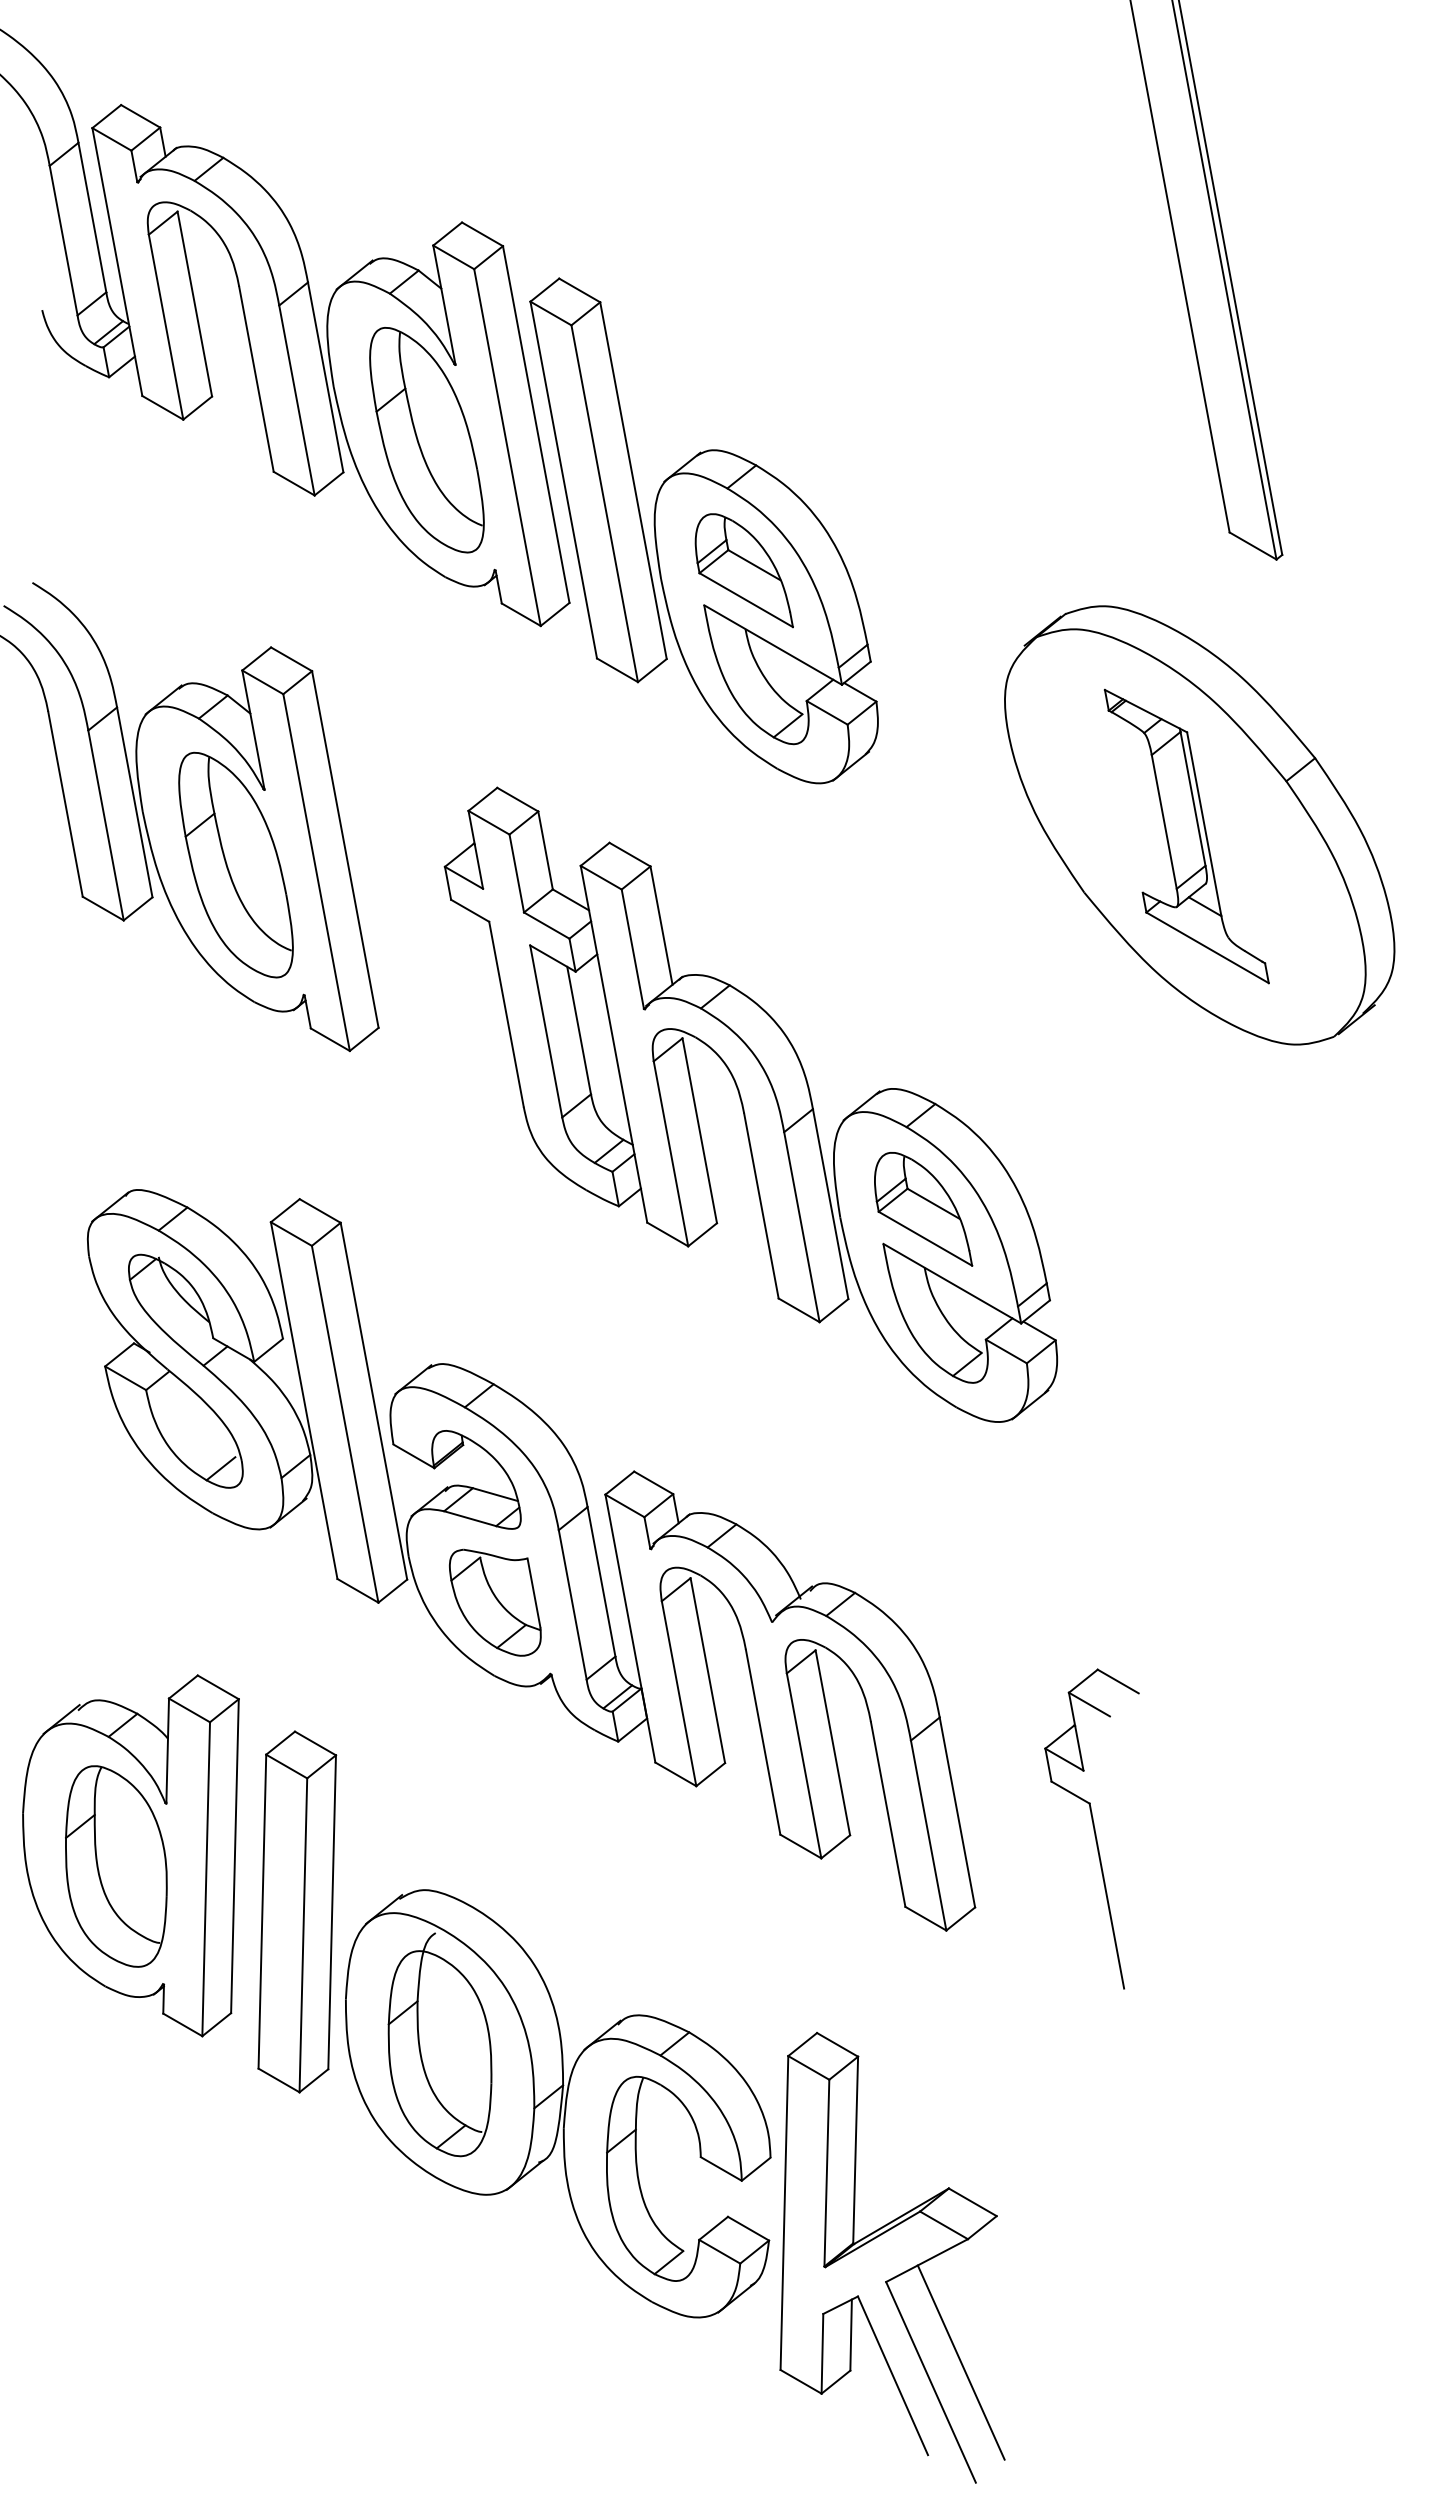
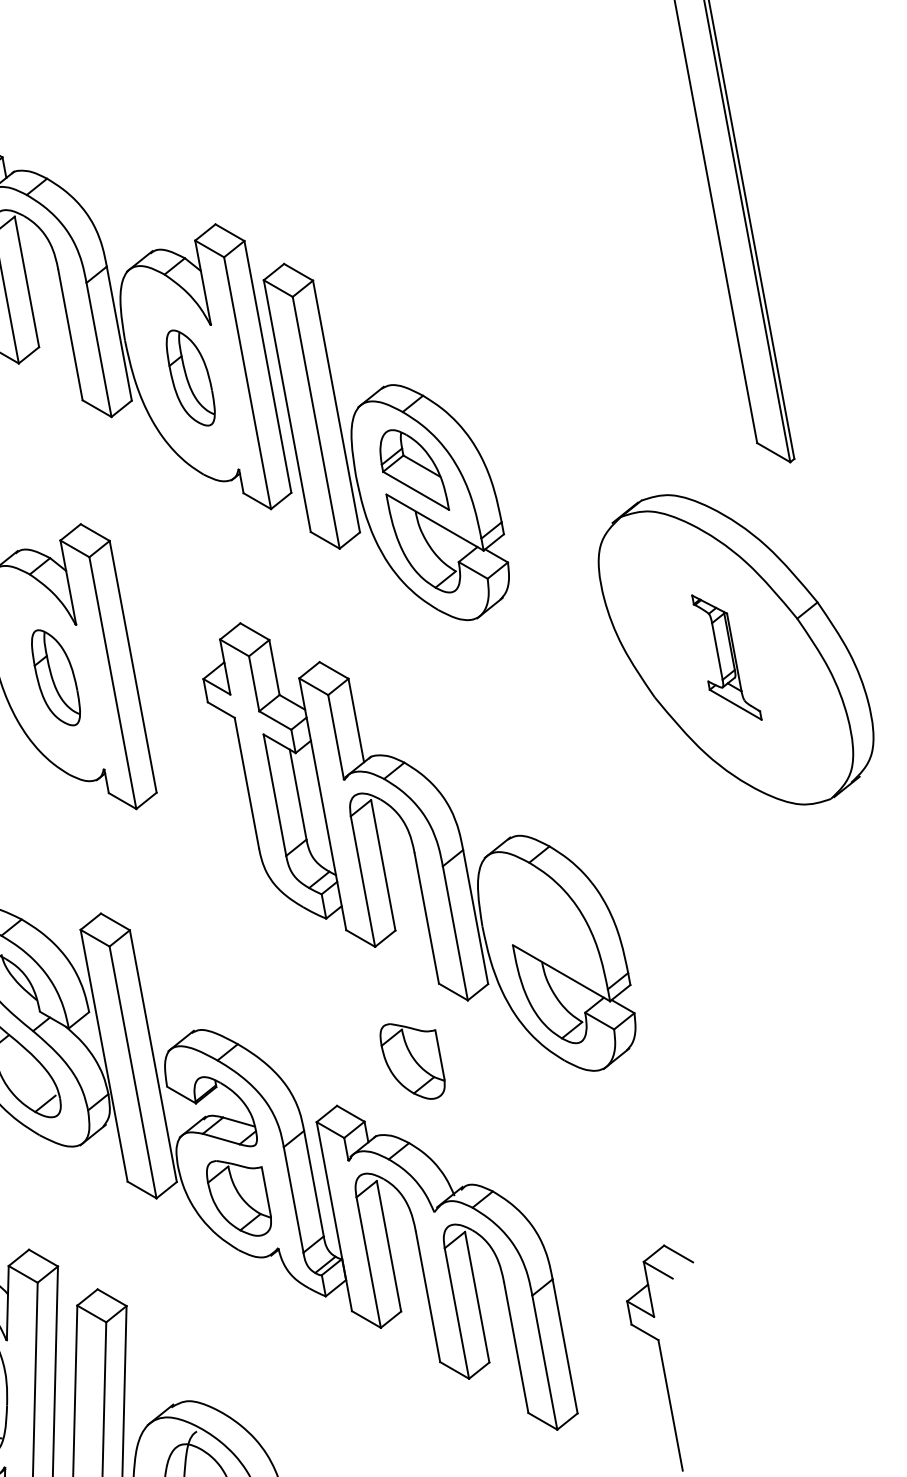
part: (426, 440) -> (190, 378), size x0.6
part: (1186, 836) -> (726, 657), size x0.6
part: (235, 864) -> (55, 677), size x0.6
part: (923, 1209) -> (541, 920), removed
part: (740, 1408) -> (412, 1061), added

